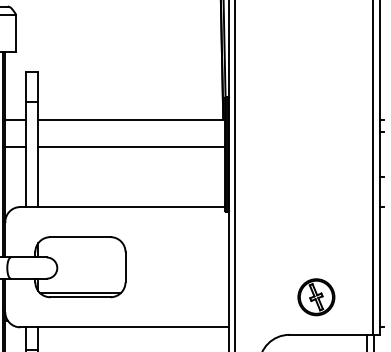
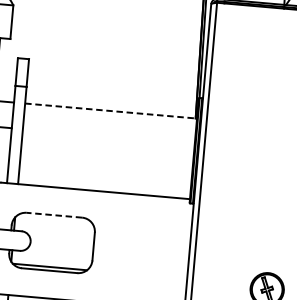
line: (132, 119) -> (111, 110), solid -> dashed
line: (131, 147) -> (108, 136), removed
line: (79, 237) -> (53, 215), solid -> dashed

